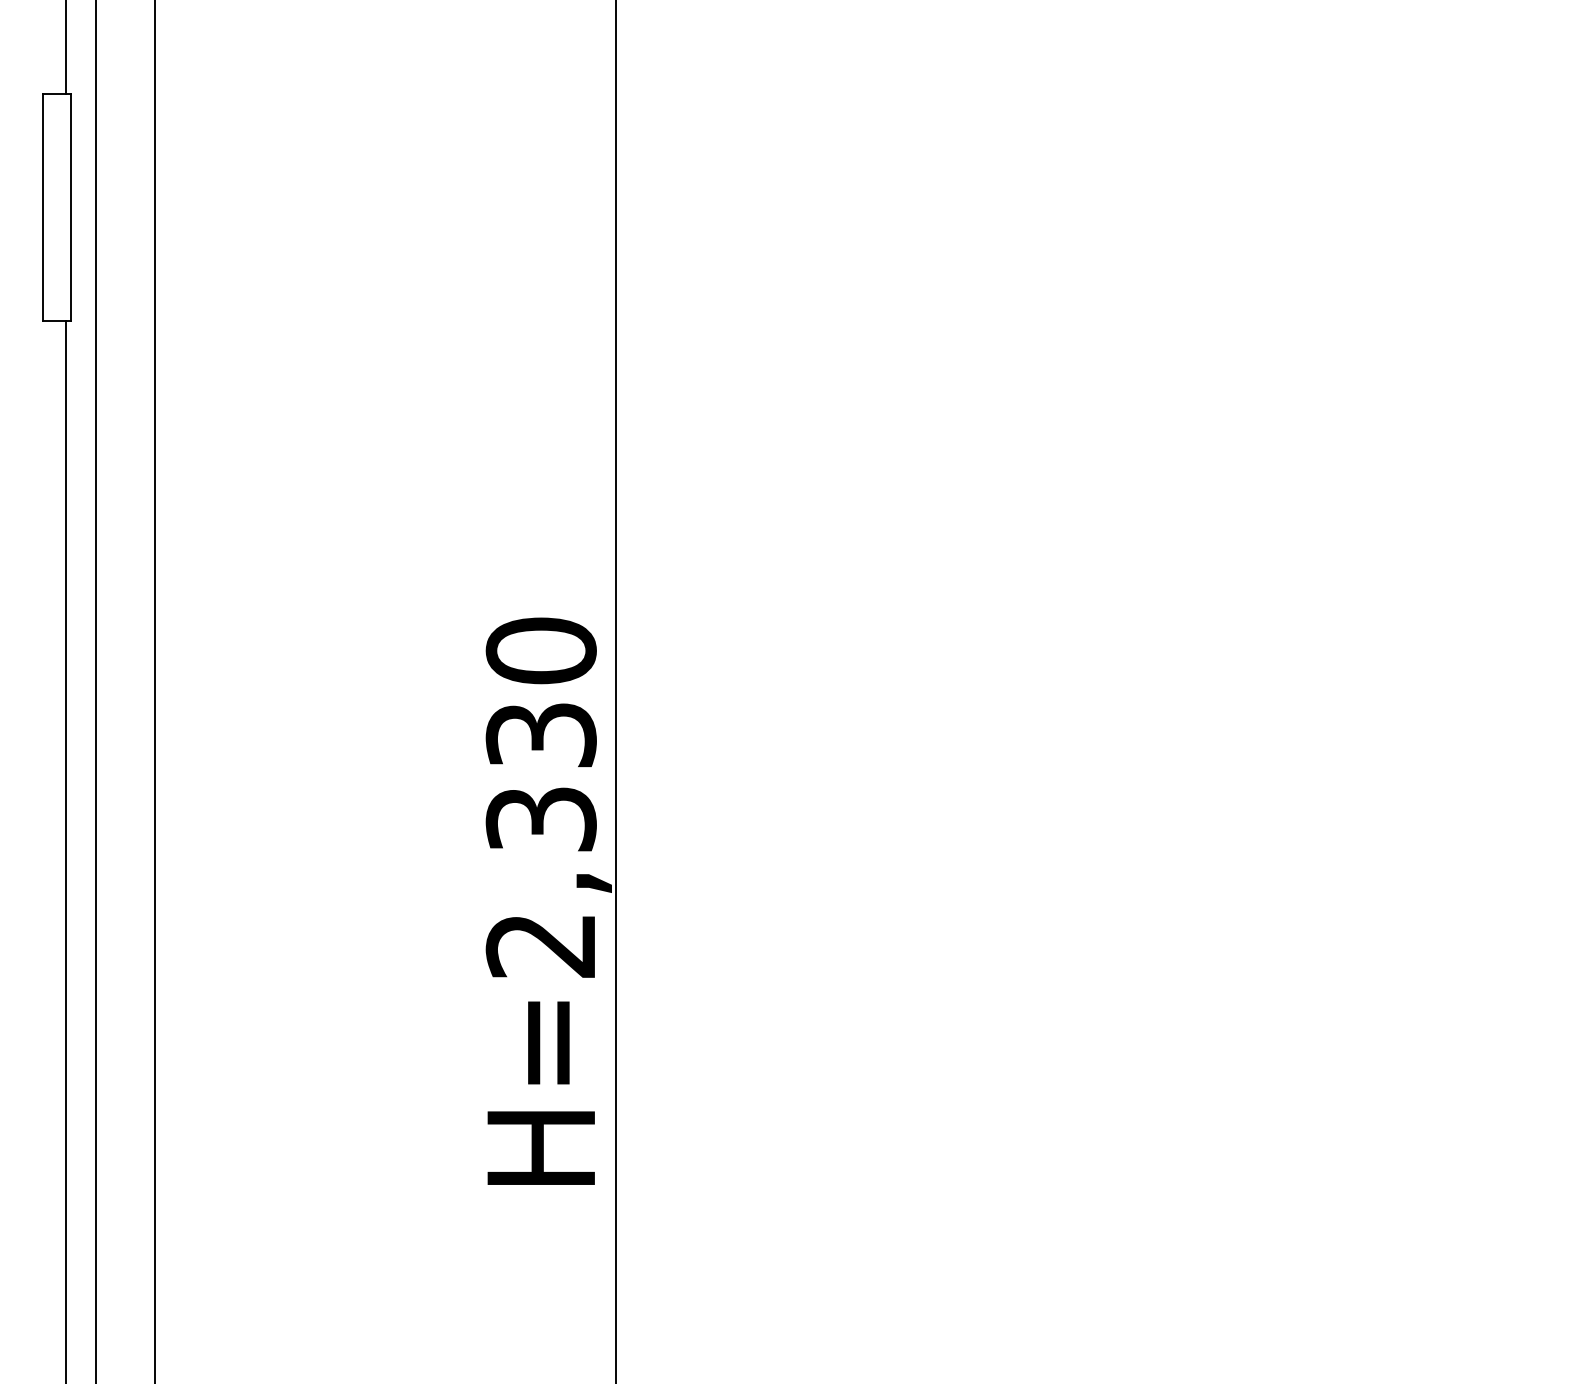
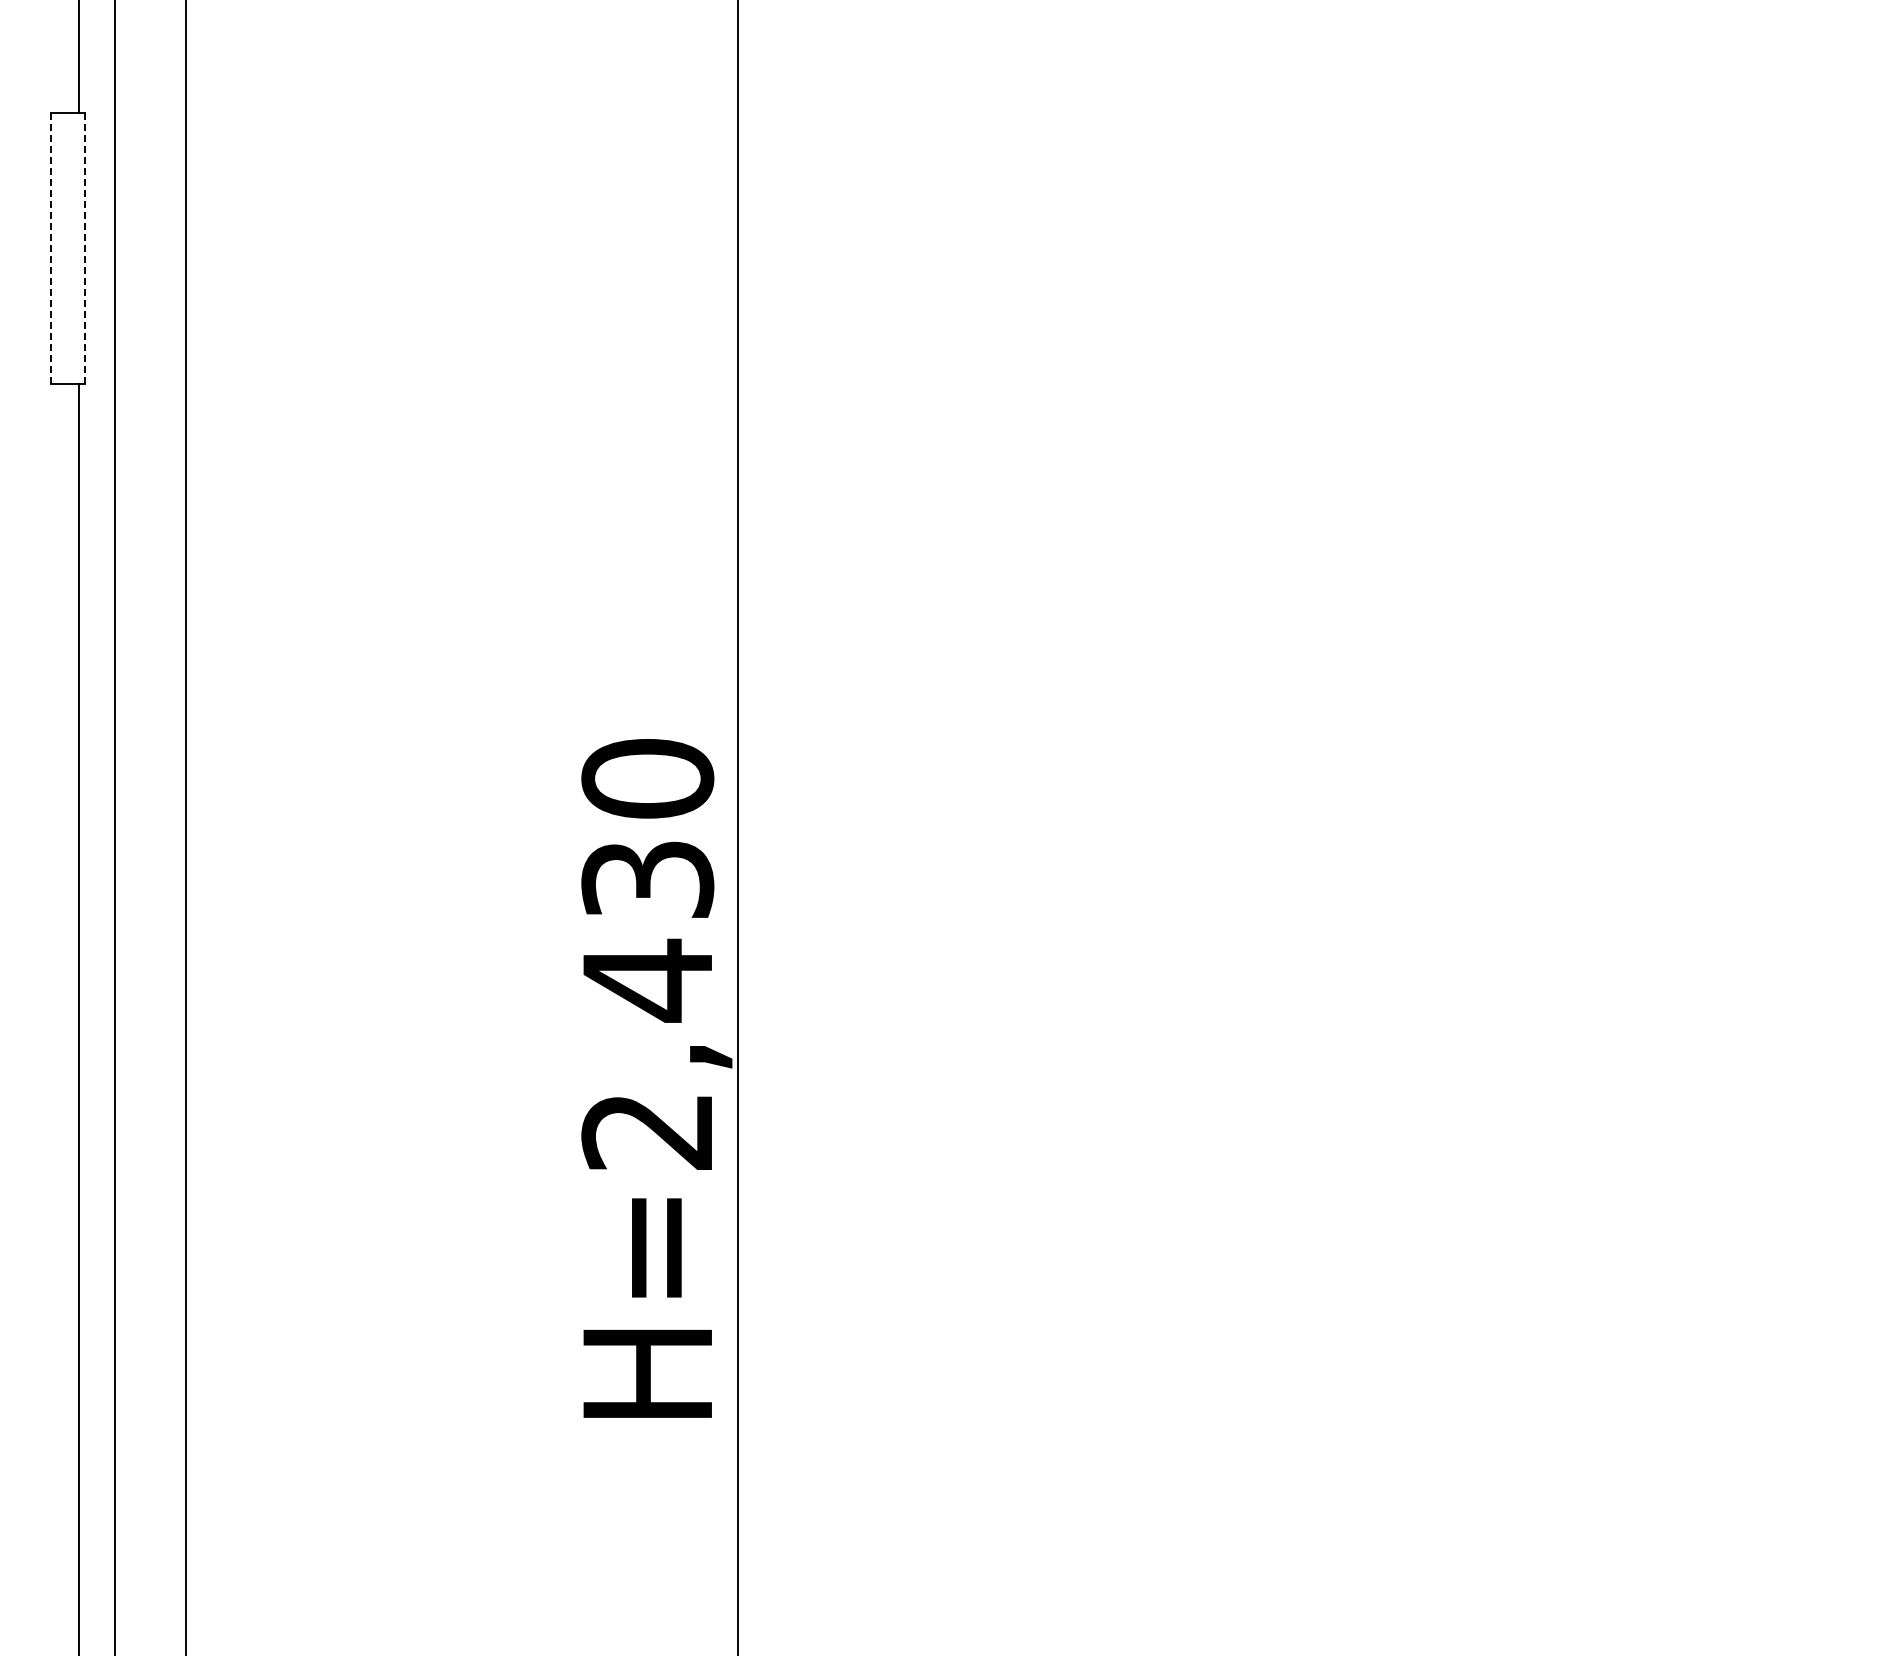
line: (42, 207) -> (51, 248), solid -> dashed
line: (71, 207) -> (85, 248), solid -> dashed
text: (541, 819) -> (647, 980), H=2,330 -> H=2,430

